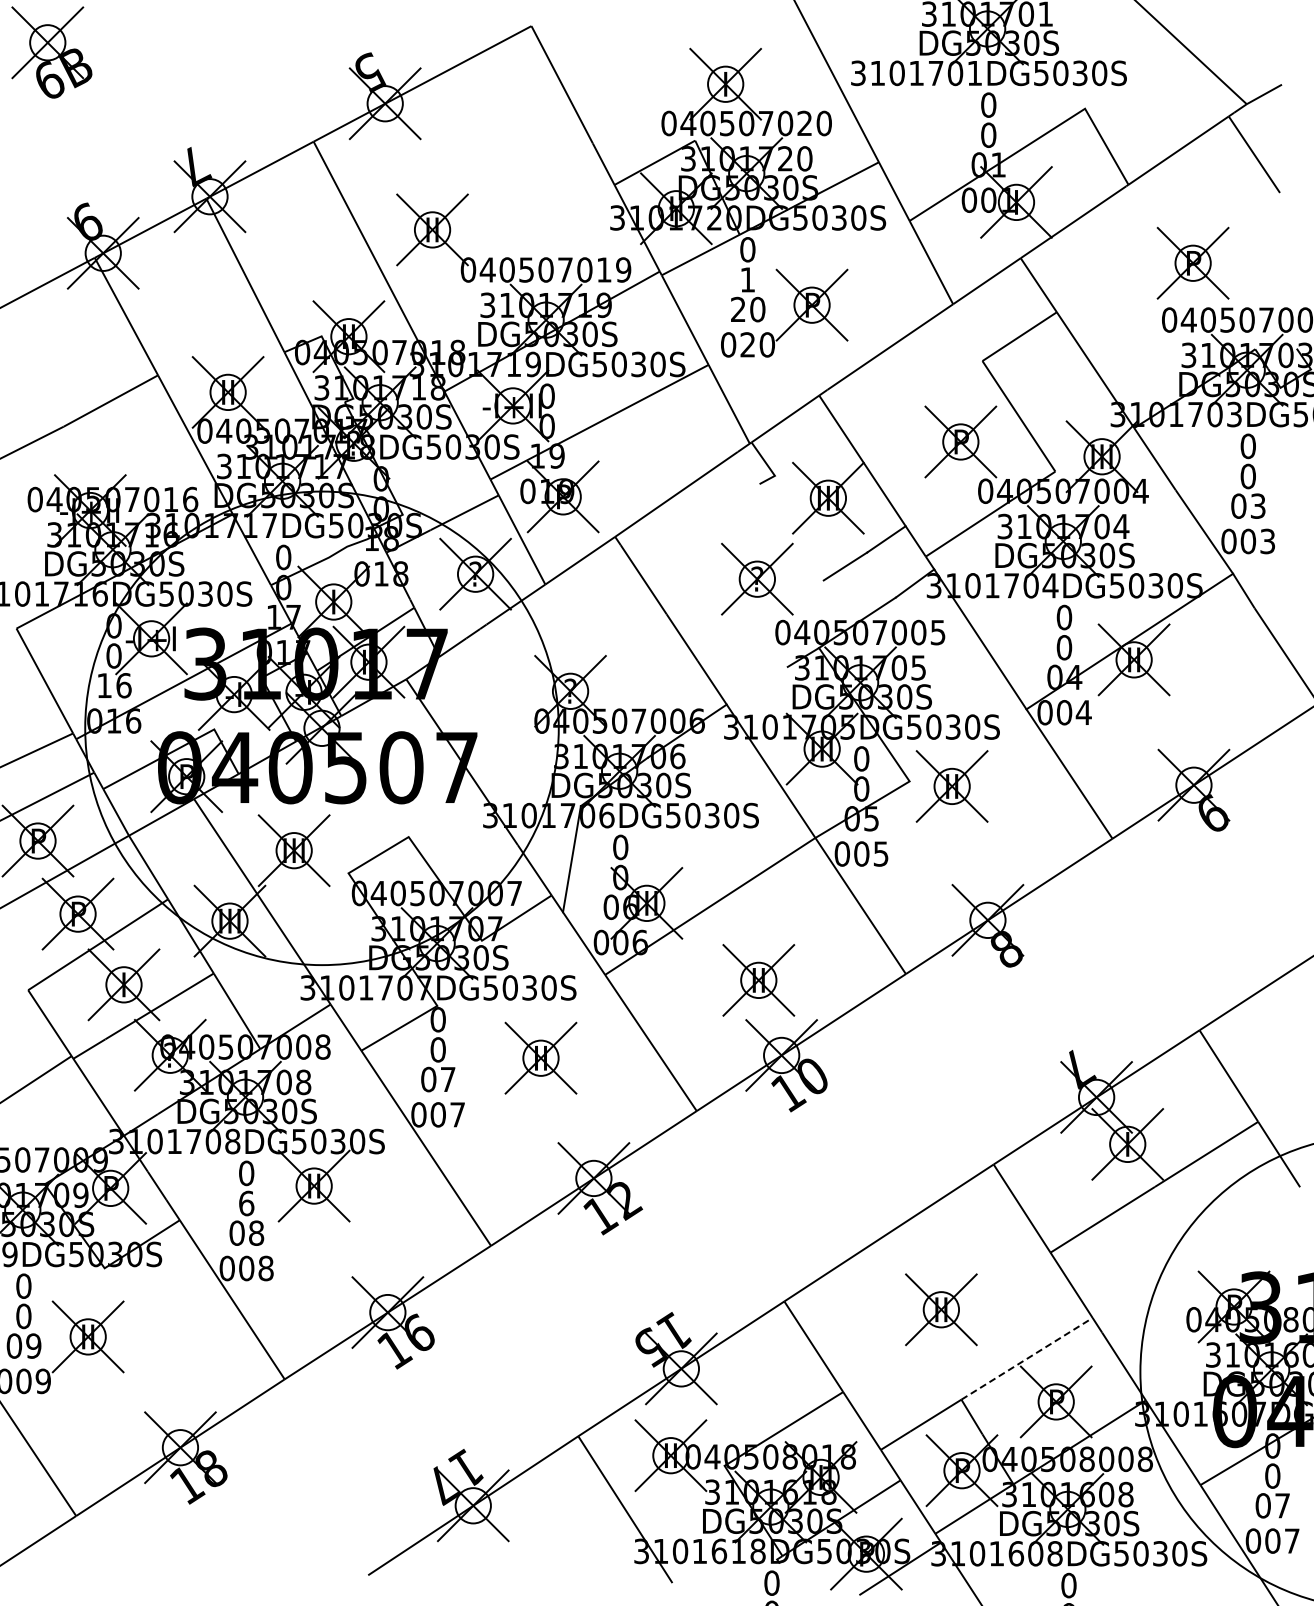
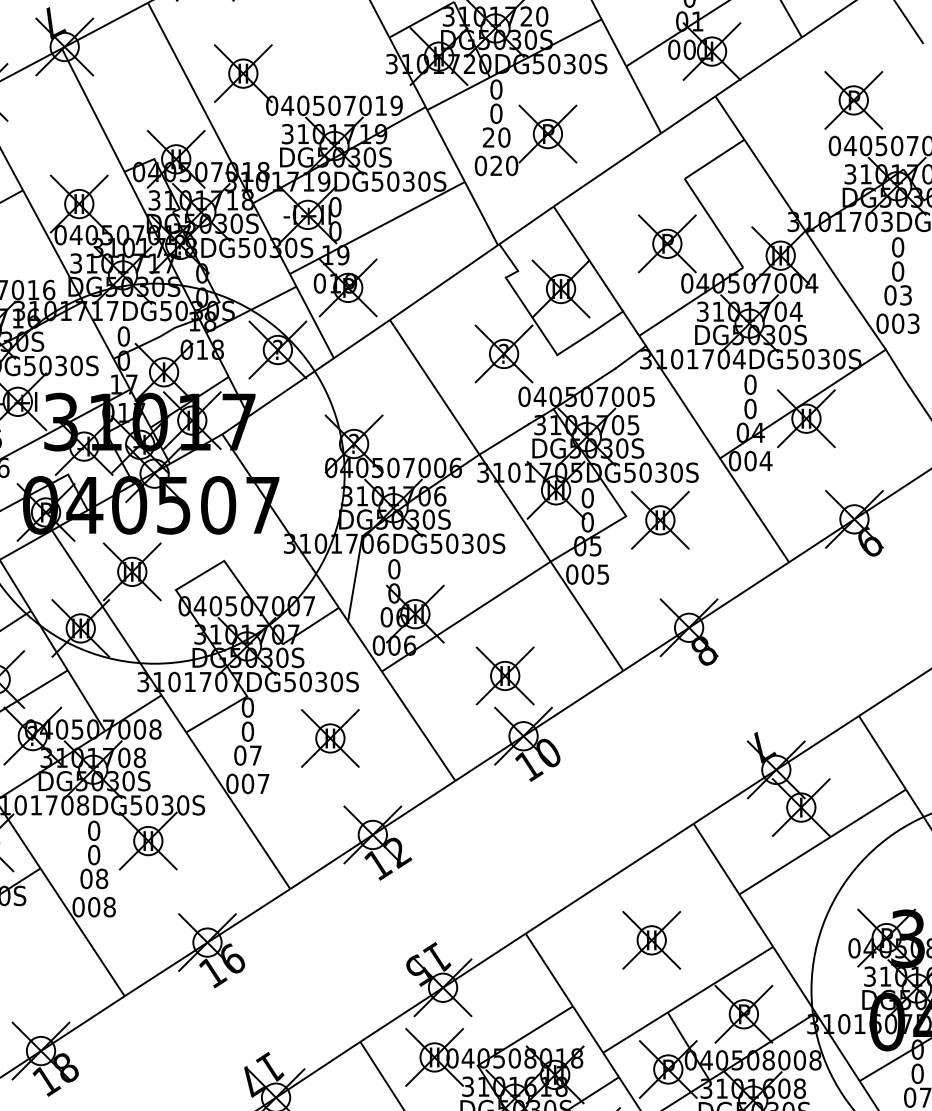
text: (747, 279) -> (496, 113), 1 -> 0
line: (791, 532) -> (531, 316), added
line: (756, 685) -> (503, 439), added
text: (246, 1203) -> (94, 855), 6 -> 0
line: (1027, 1358) -> (720, 979), dashed -> solid

